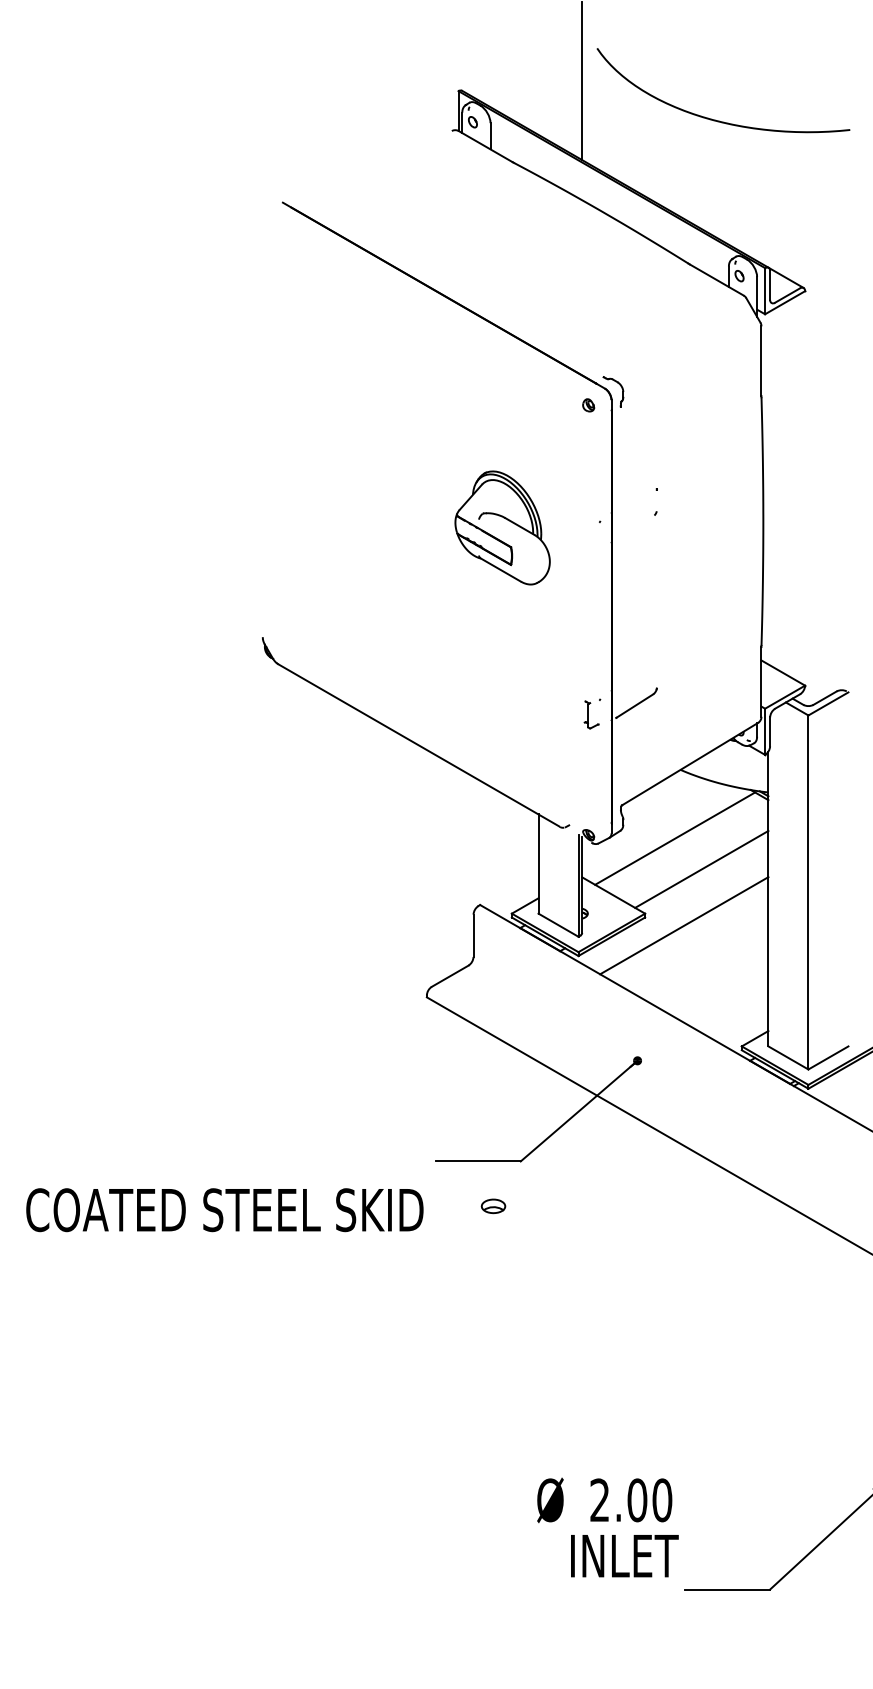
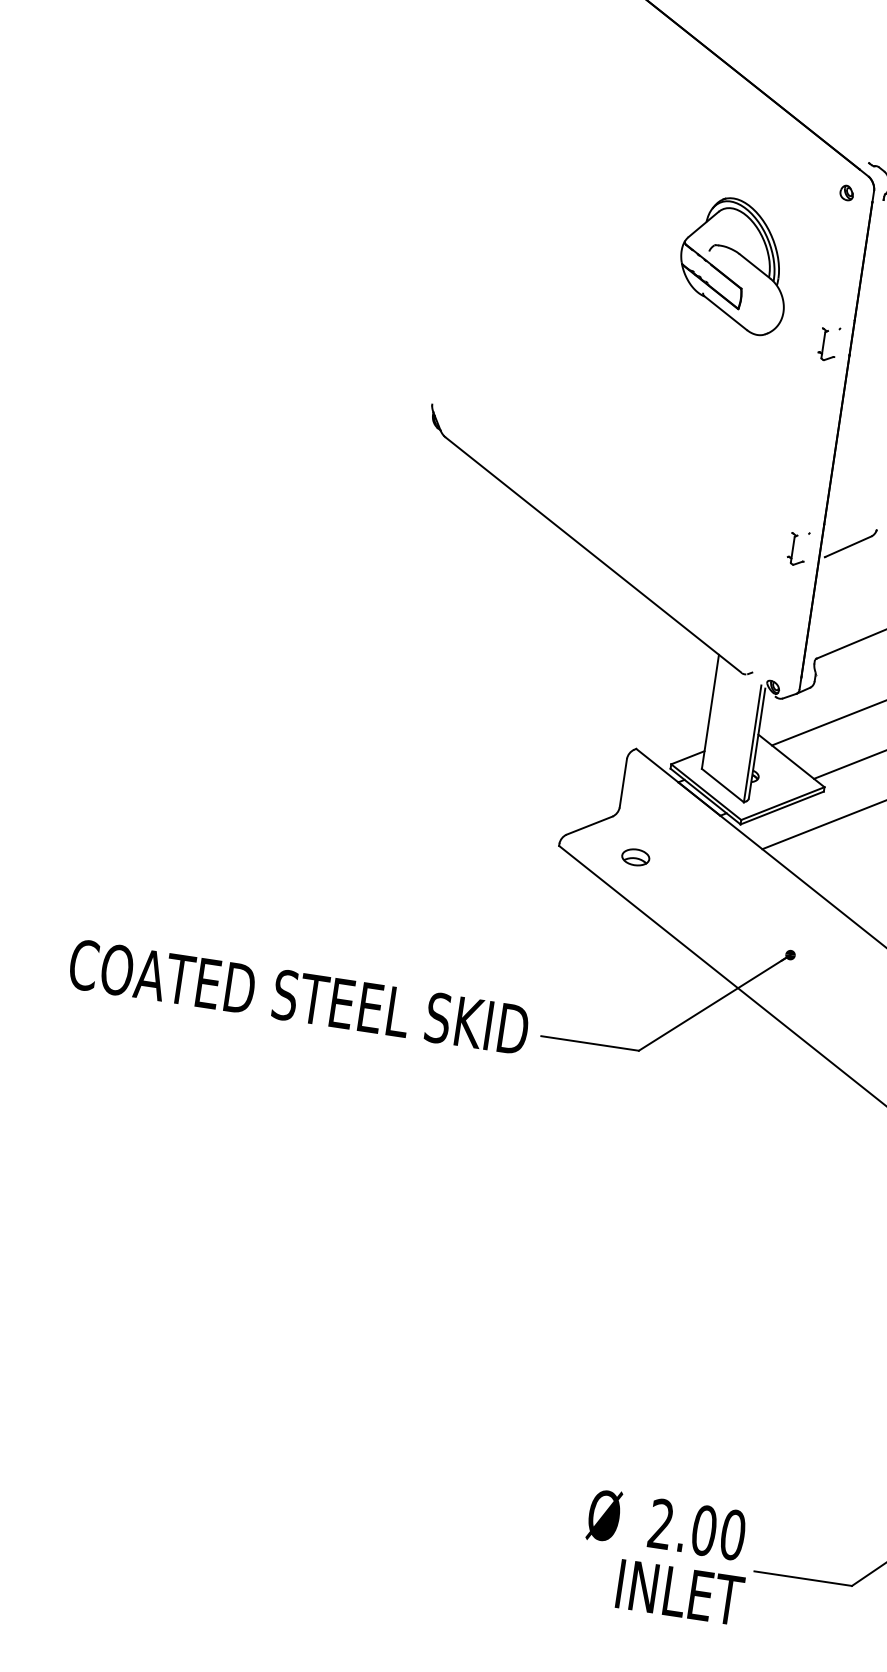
part: (502, 527) -> (734, 264), moved
part: (591, 536) -> (827, 344), added
part: (493, 1206) -> (635, 857), moved
text: (224, 1210) -> (298, 997), moved
text: (607, 1527) -> (665, 1556), moved

